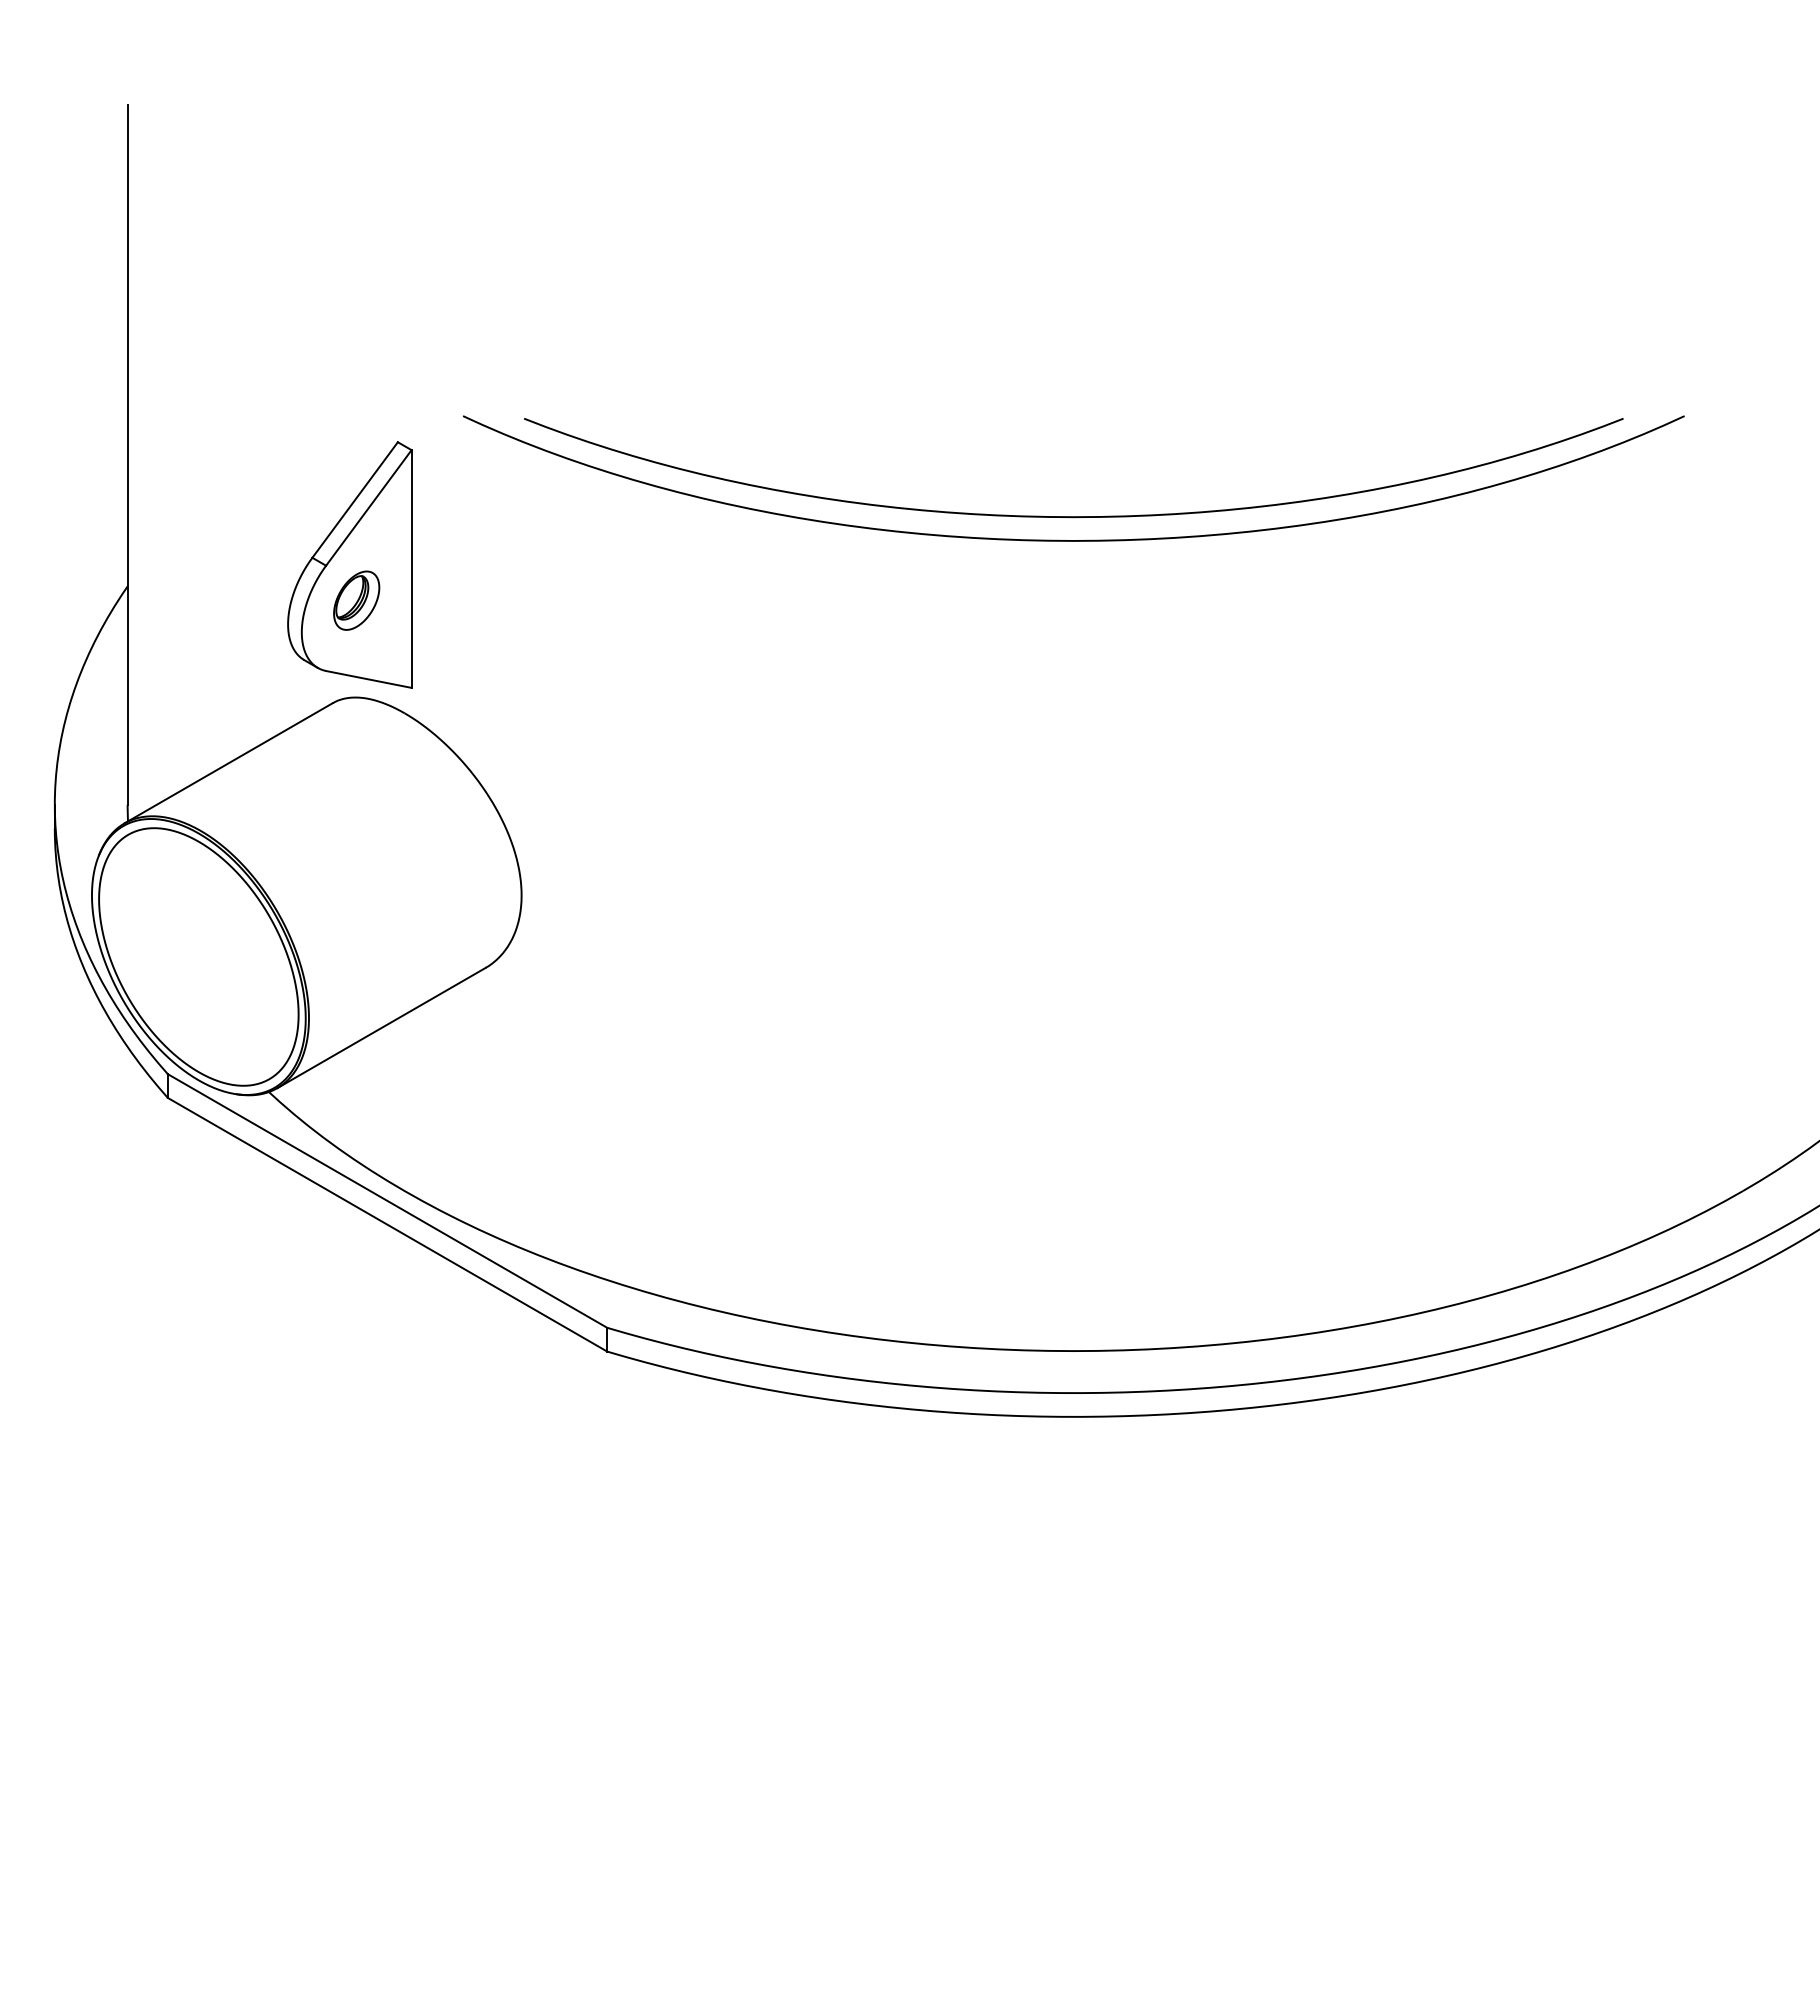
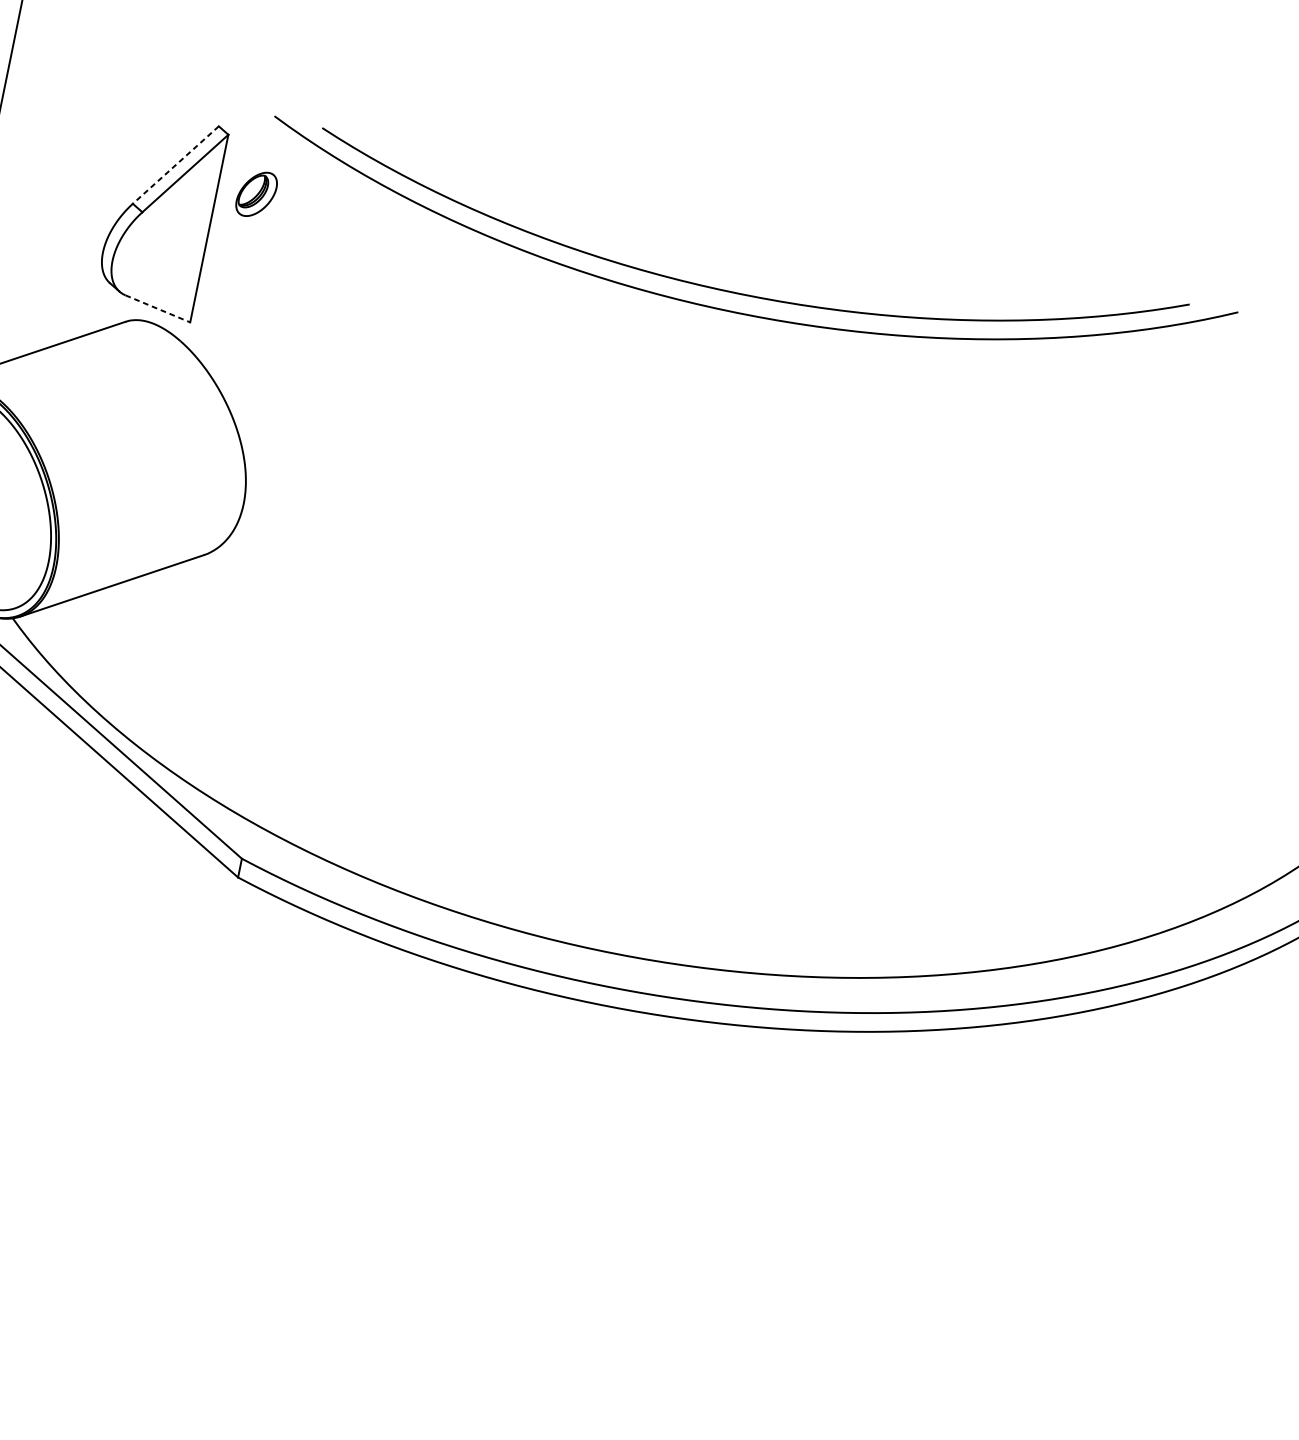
line: (355, 500) -> (176, 165), solid -> dashed
part: (356, 600) -> (256, 194), moved
line: (368, 679) -> (157, 308), solid -> dashed

